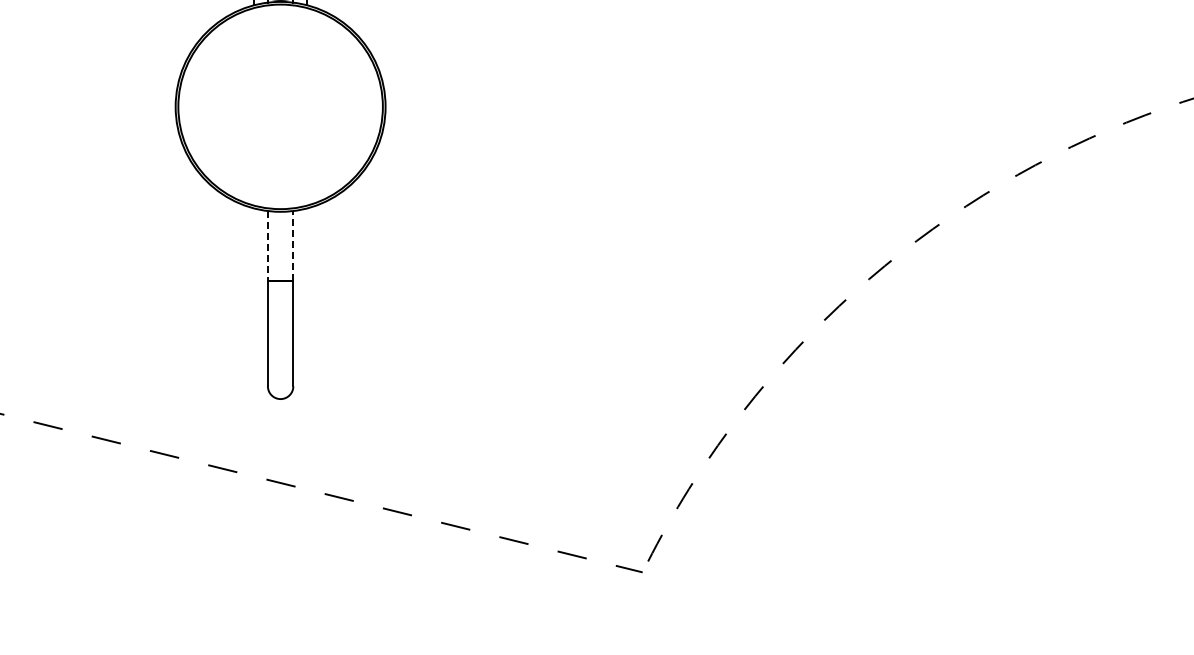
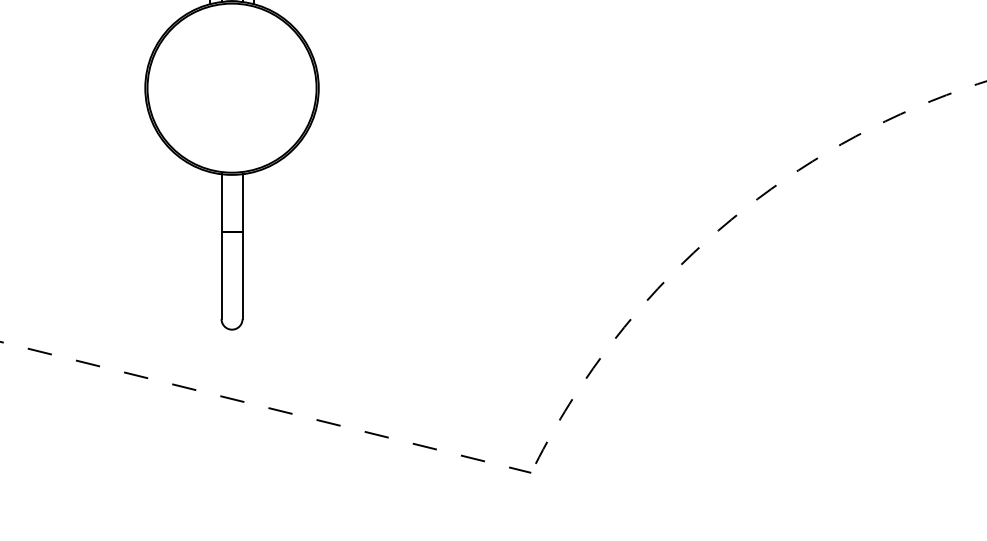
line: (293, 245) -> (242, 202), dashed -> solid
line: (267, 246) -> (221, 203), dashed -> solid

